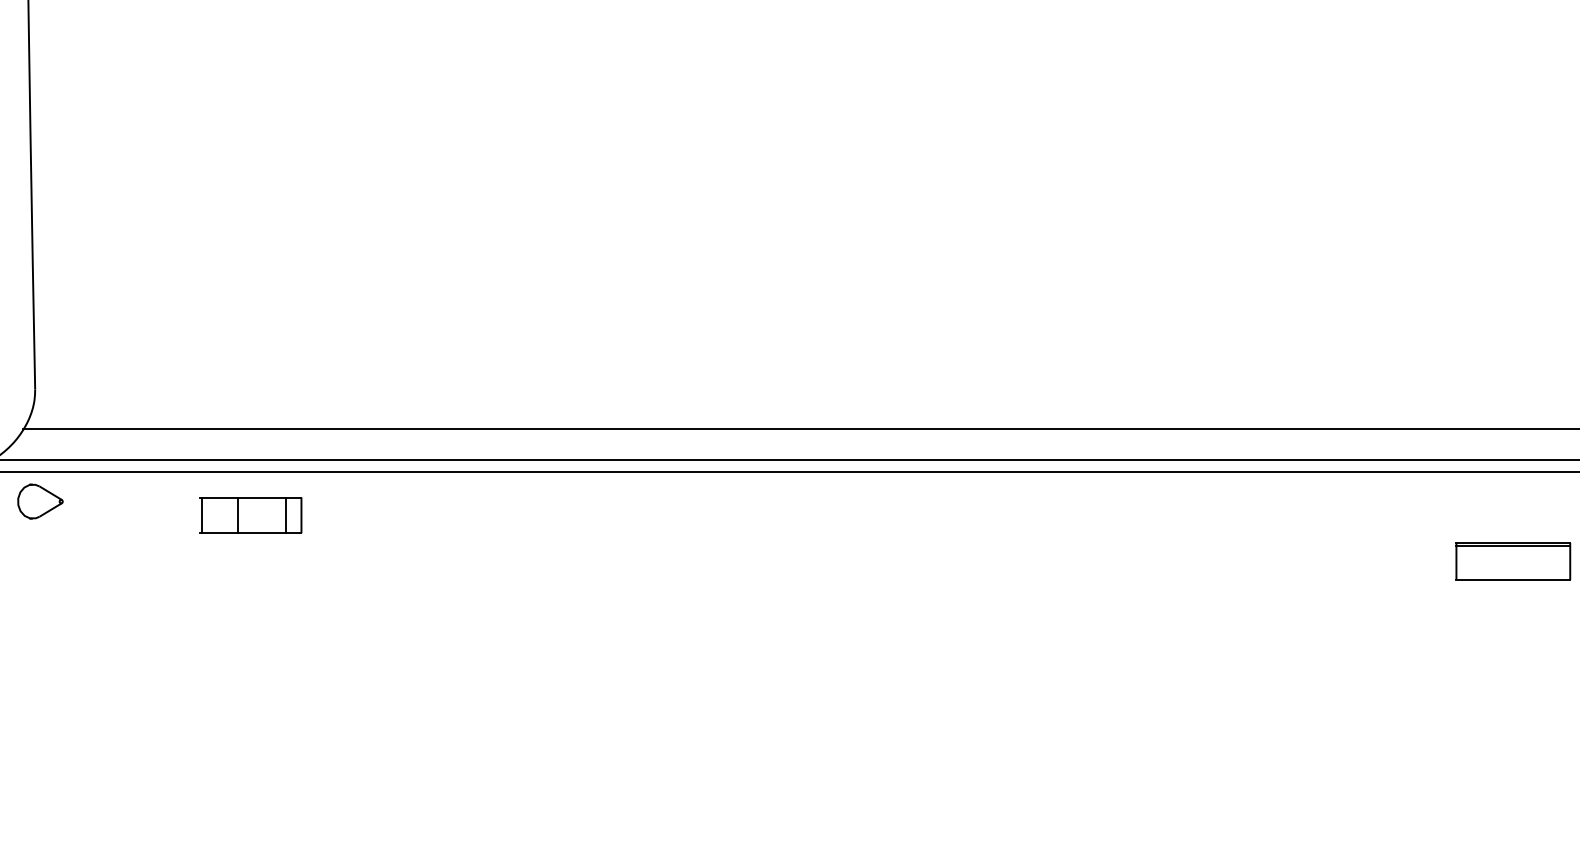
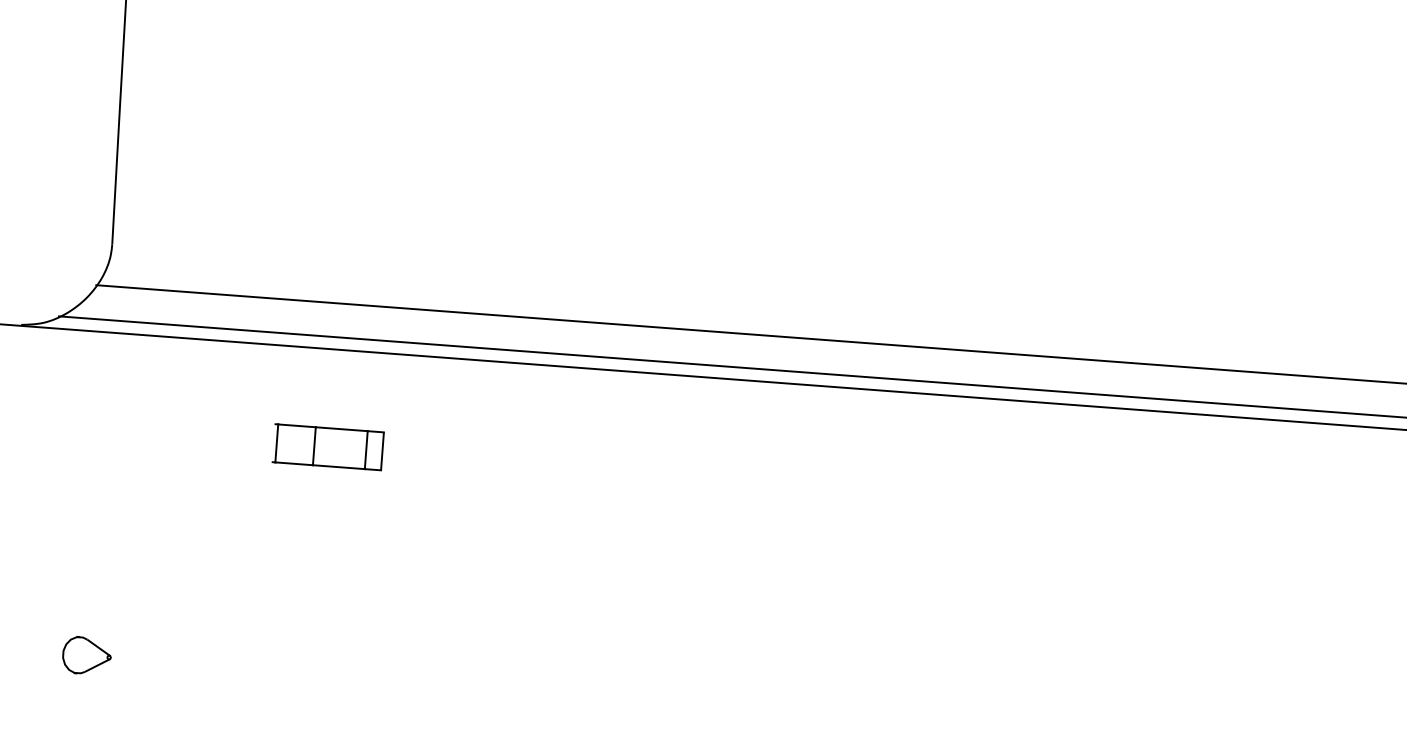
part: (40, 501) -> (87, 655), moved
part: (250, 515) -> (328, 447), moved

